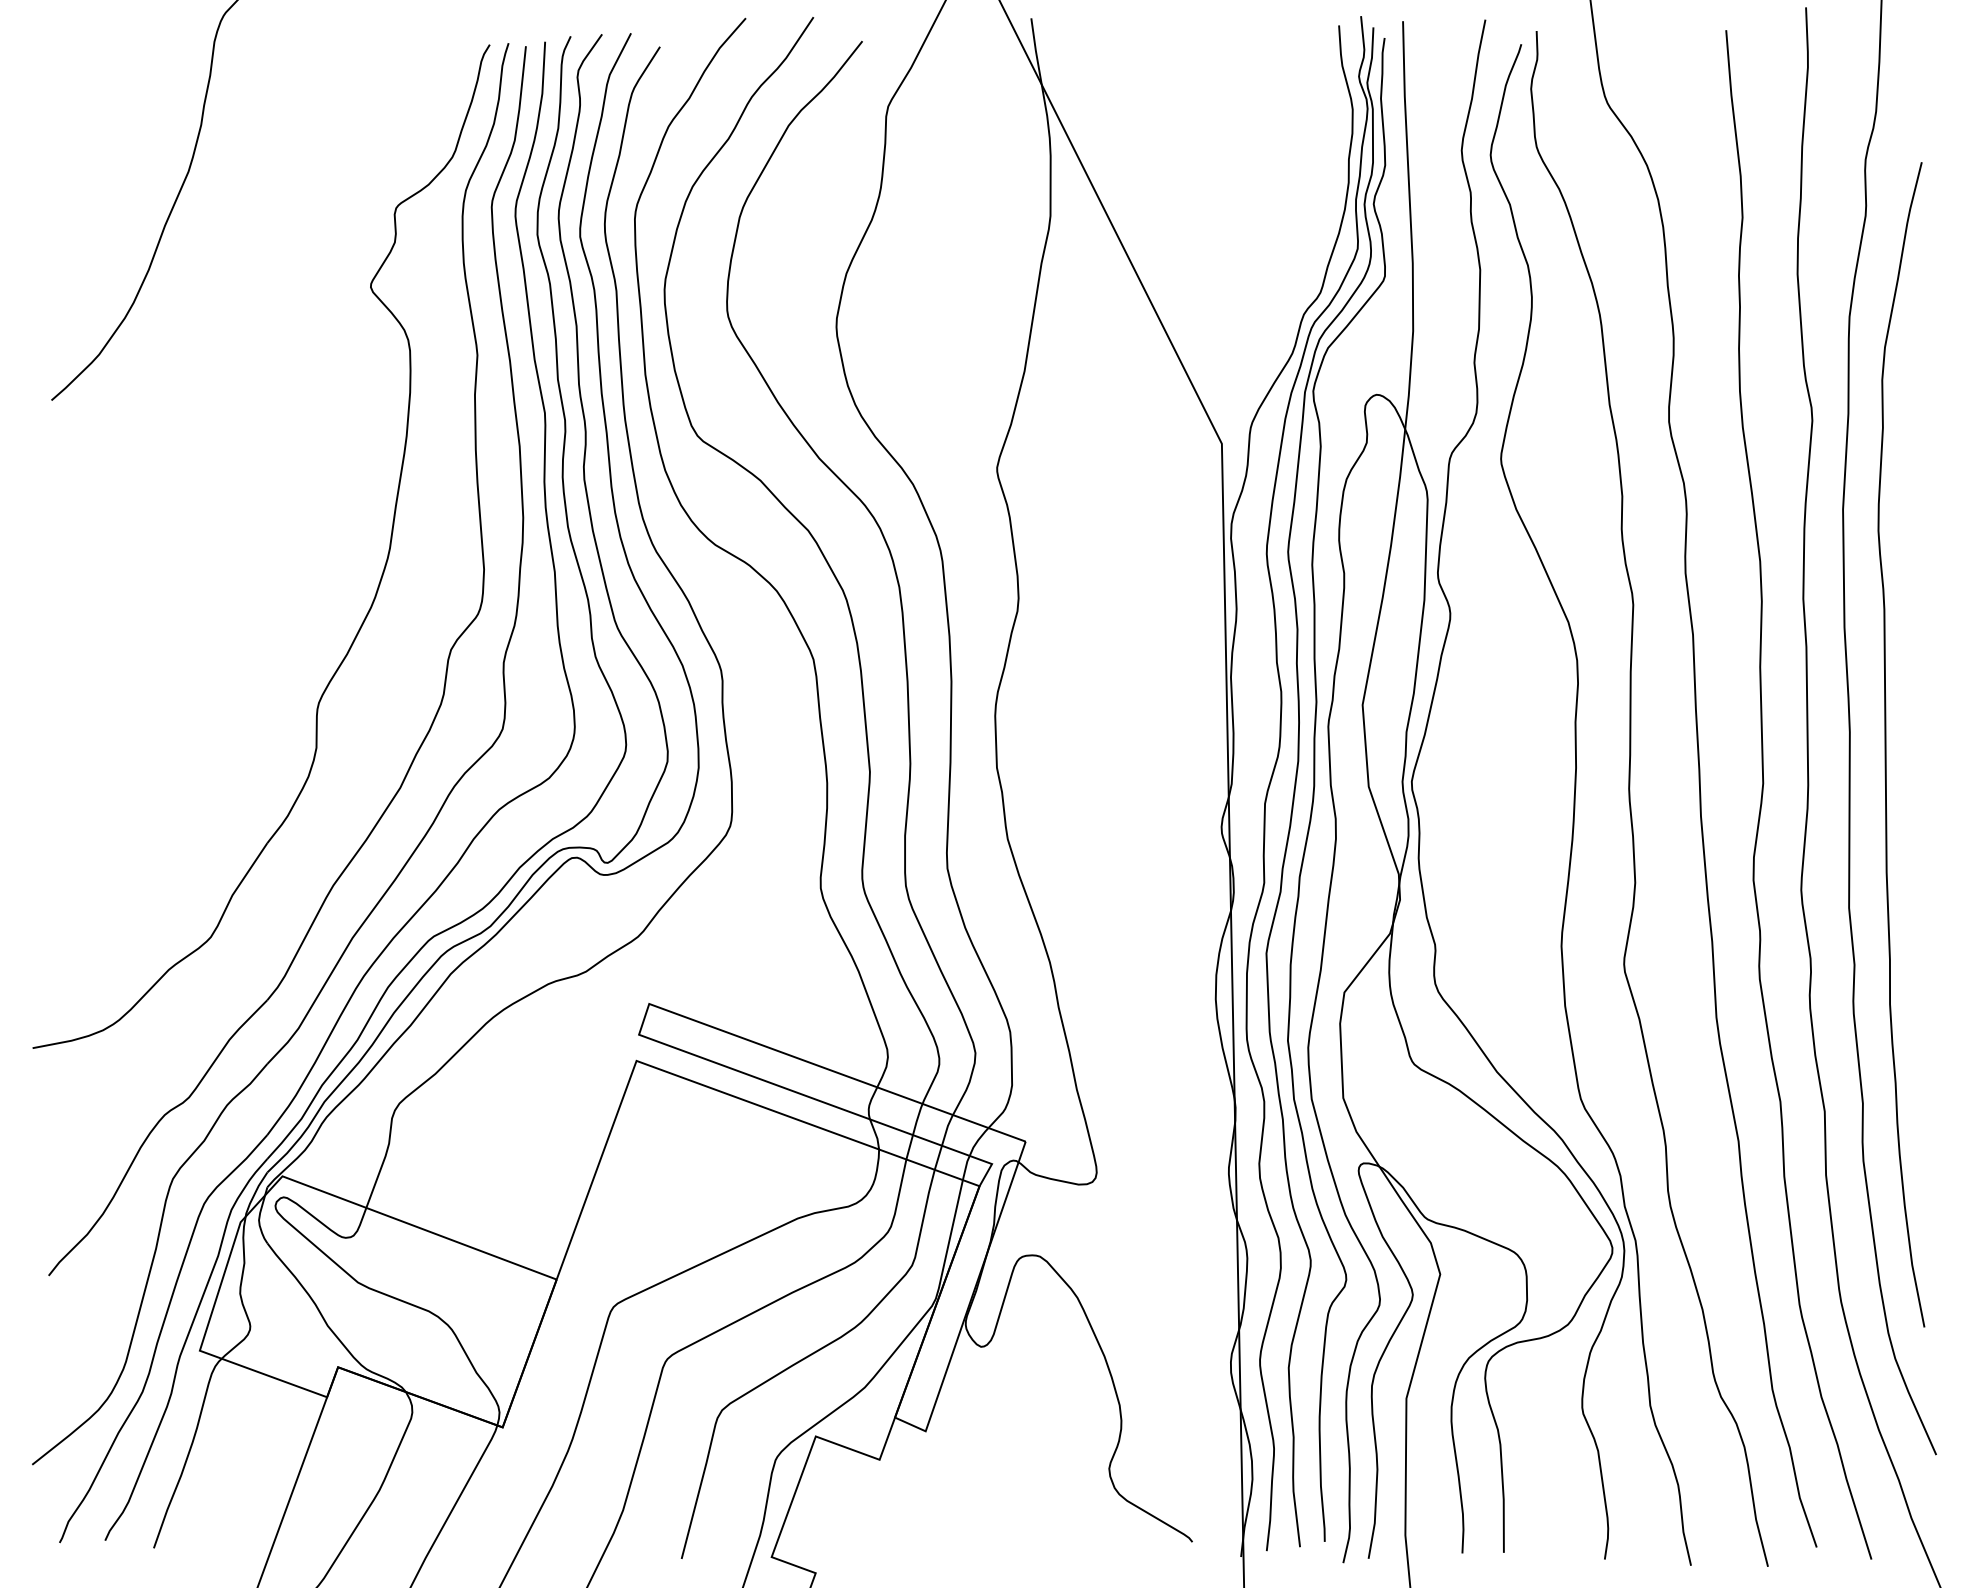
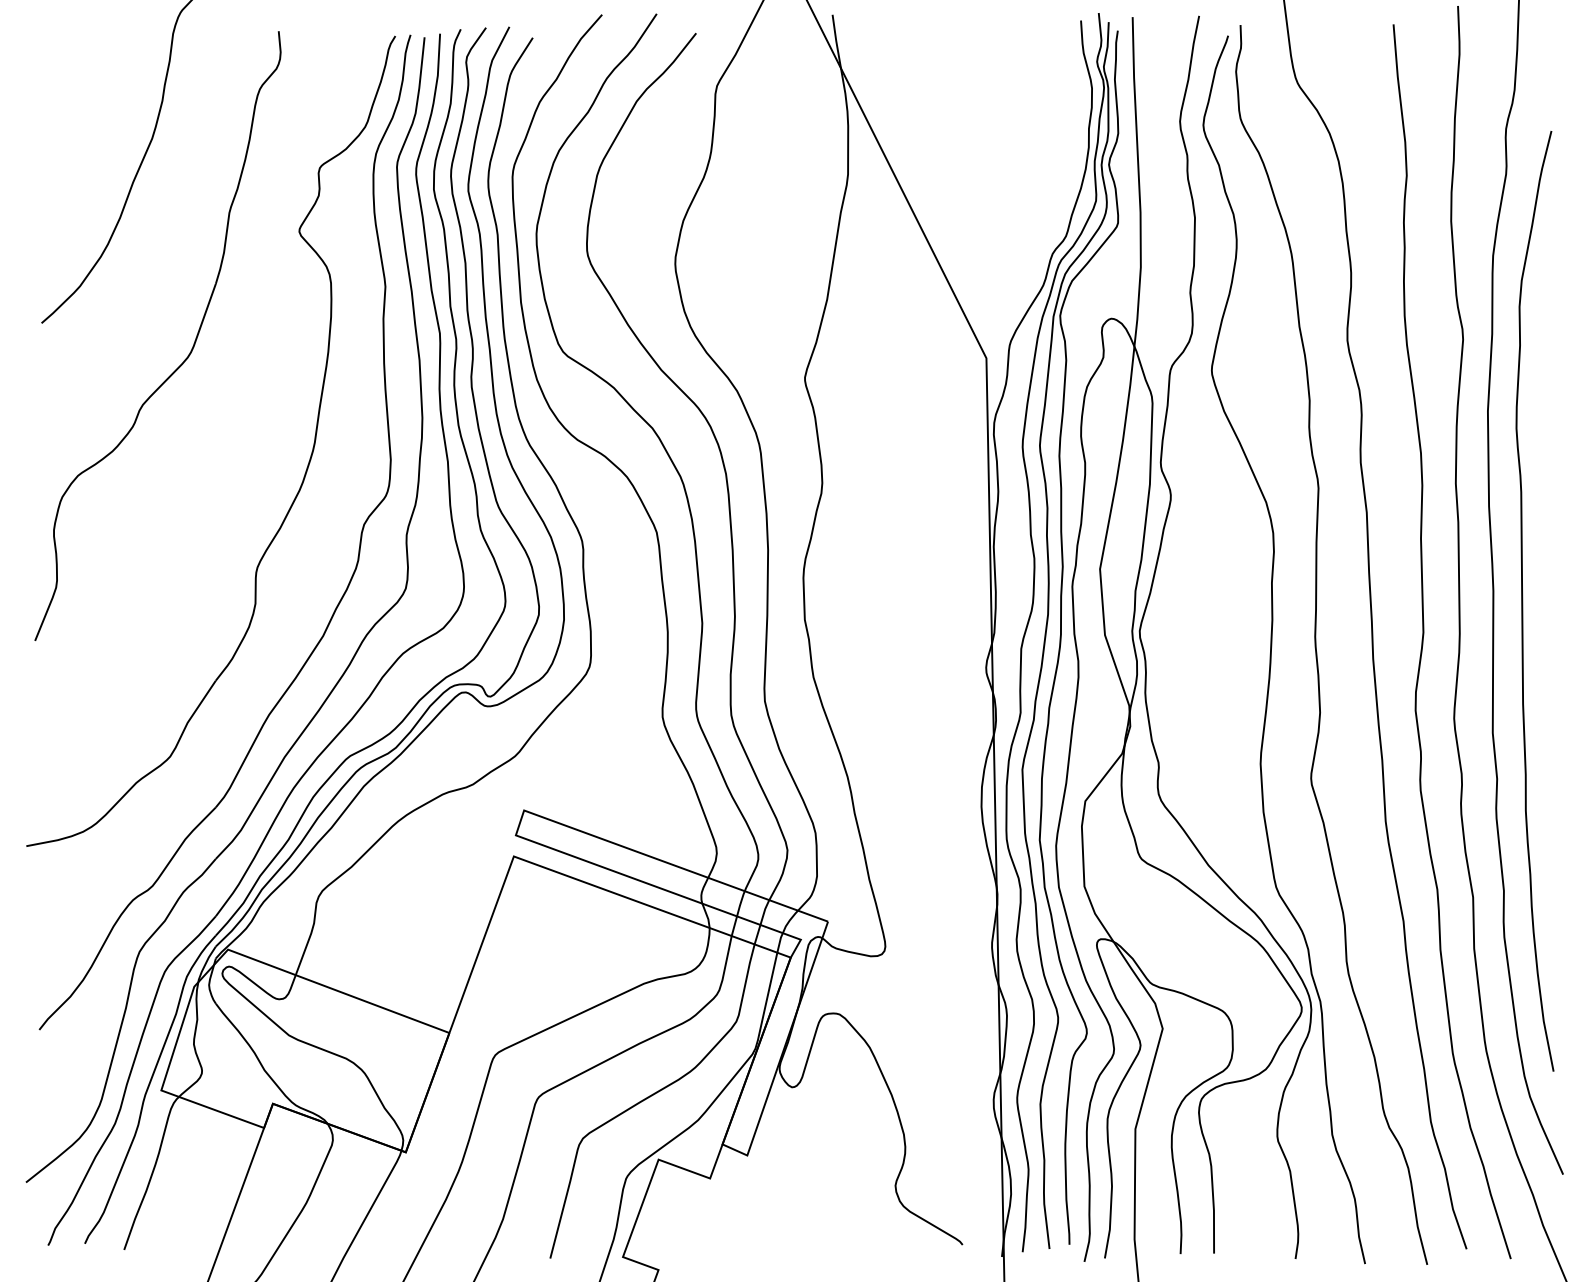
part: (232, 440) -> (187, 355), added

